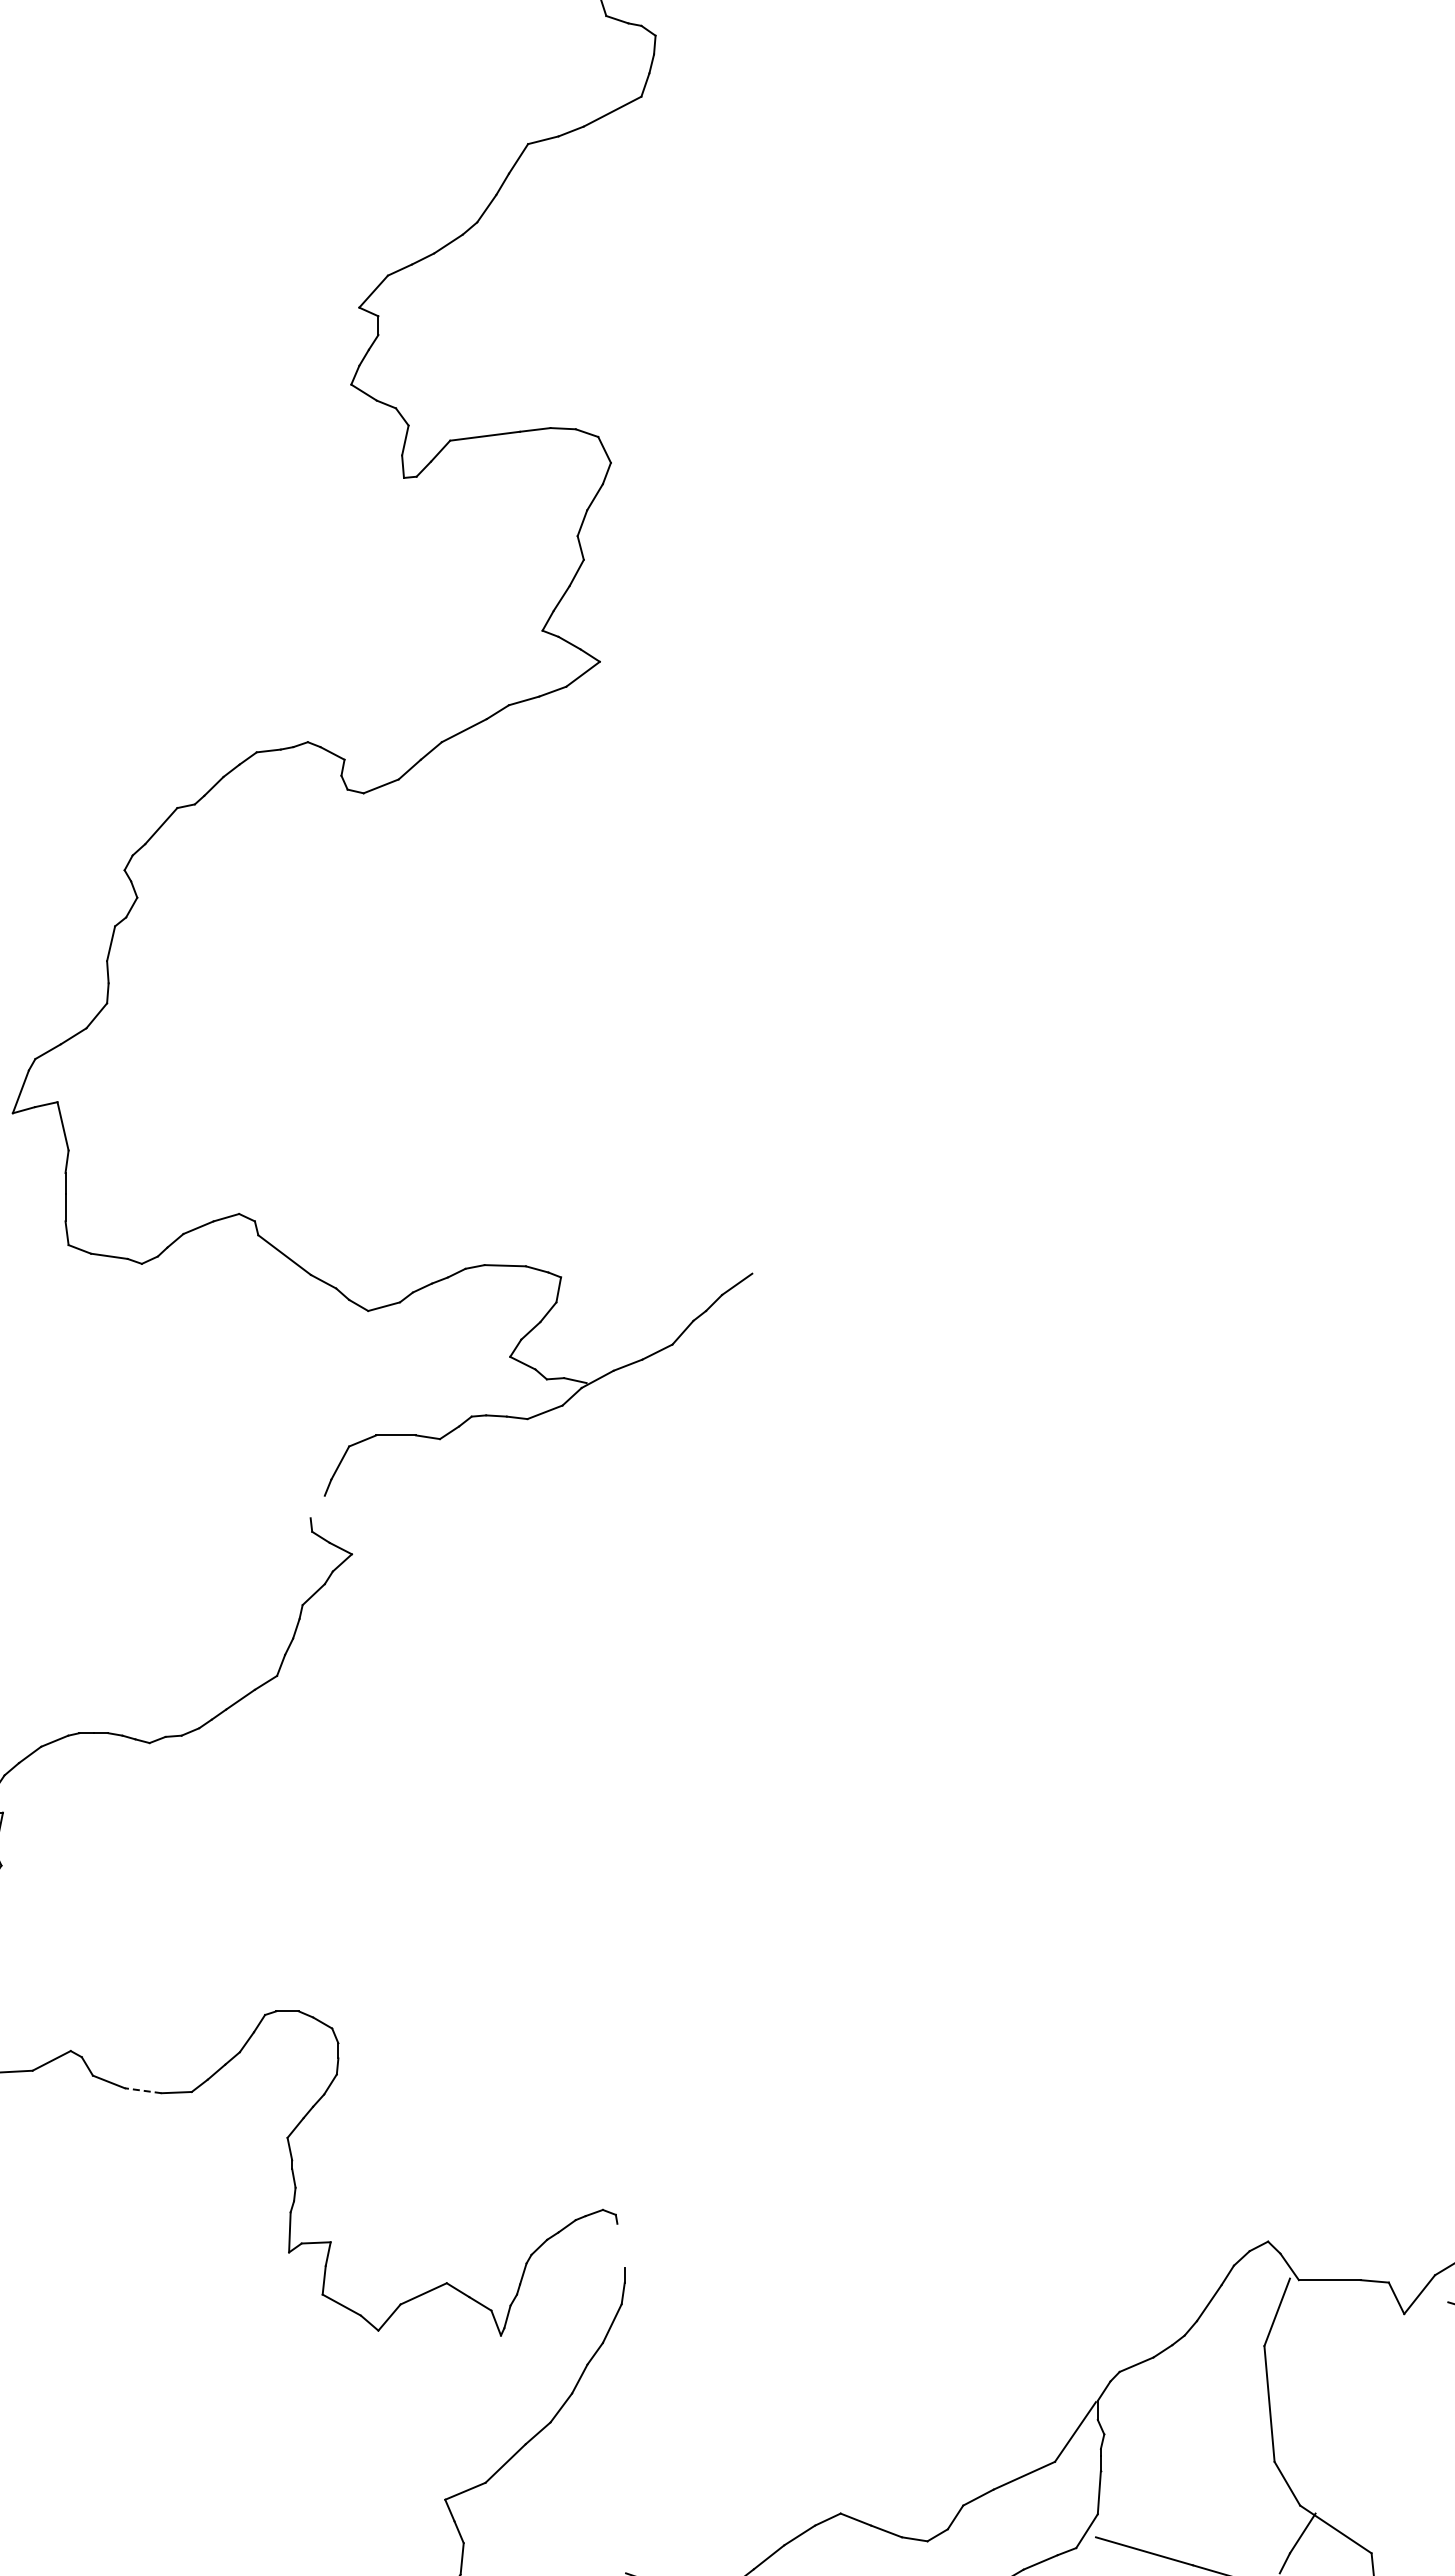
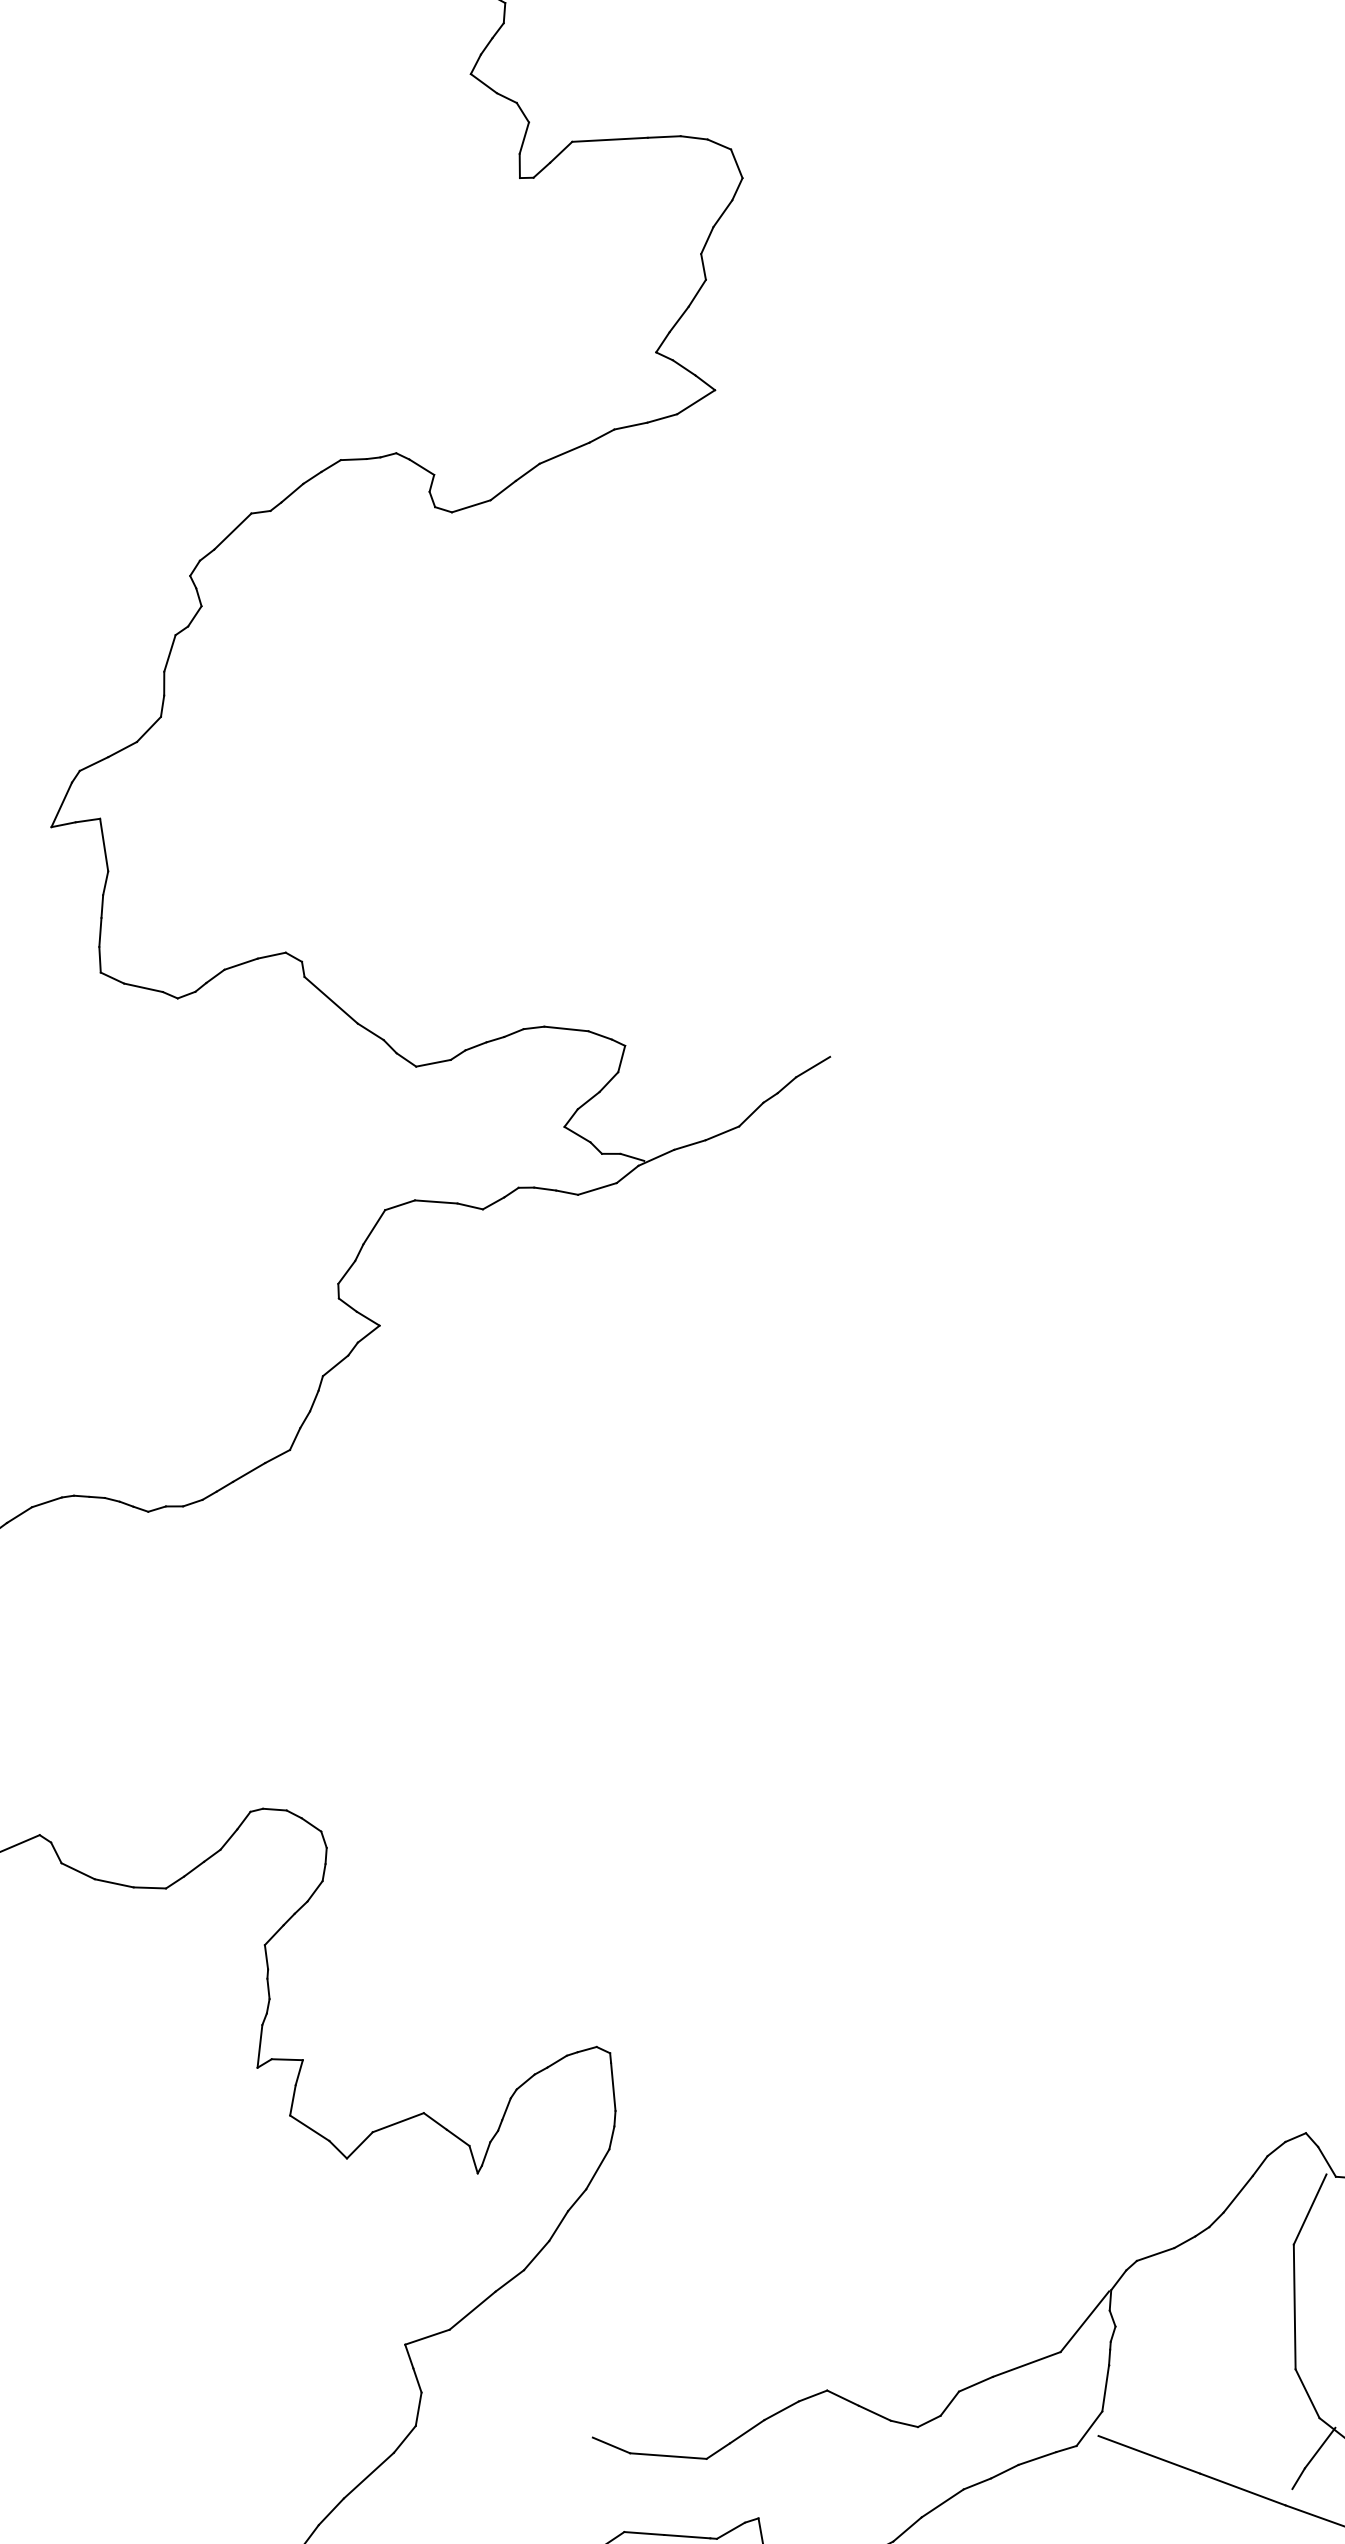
line: (317, 1506) -> (346, 1271), added
line: (142, 2090) -> (113, 1882), dashed -> solid
line: (620, 2245) -> (612, 2086), added

